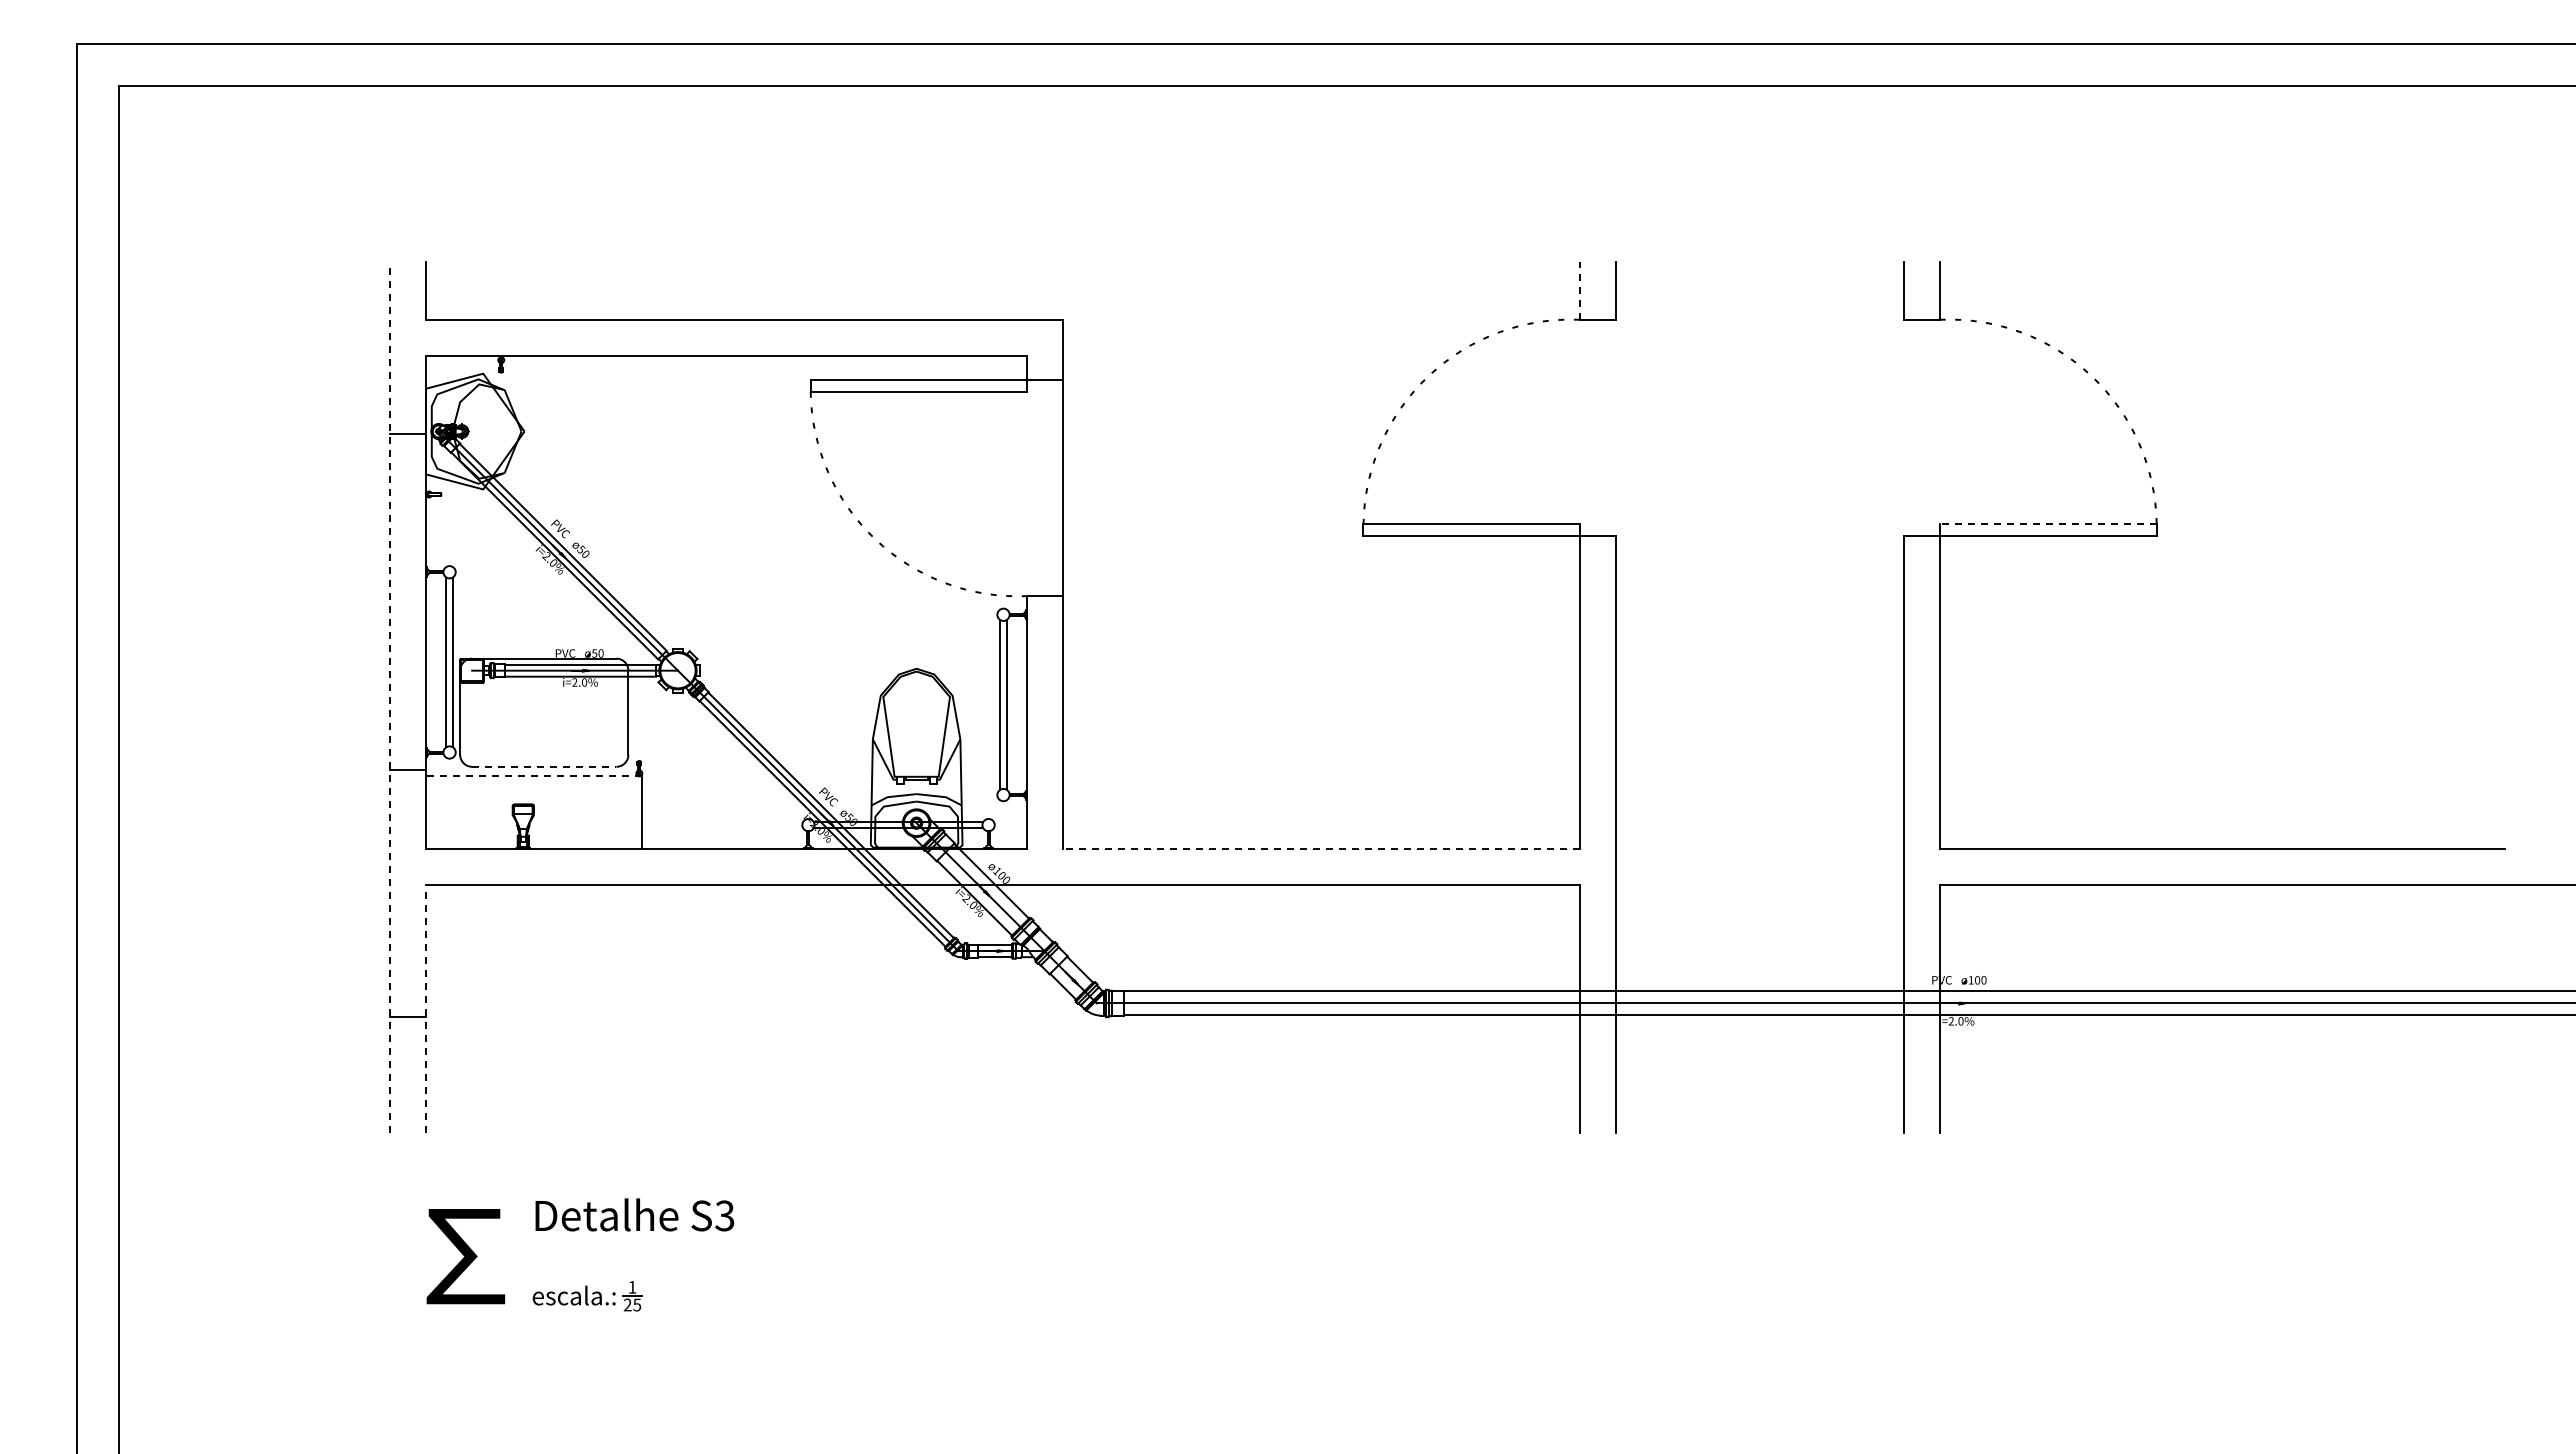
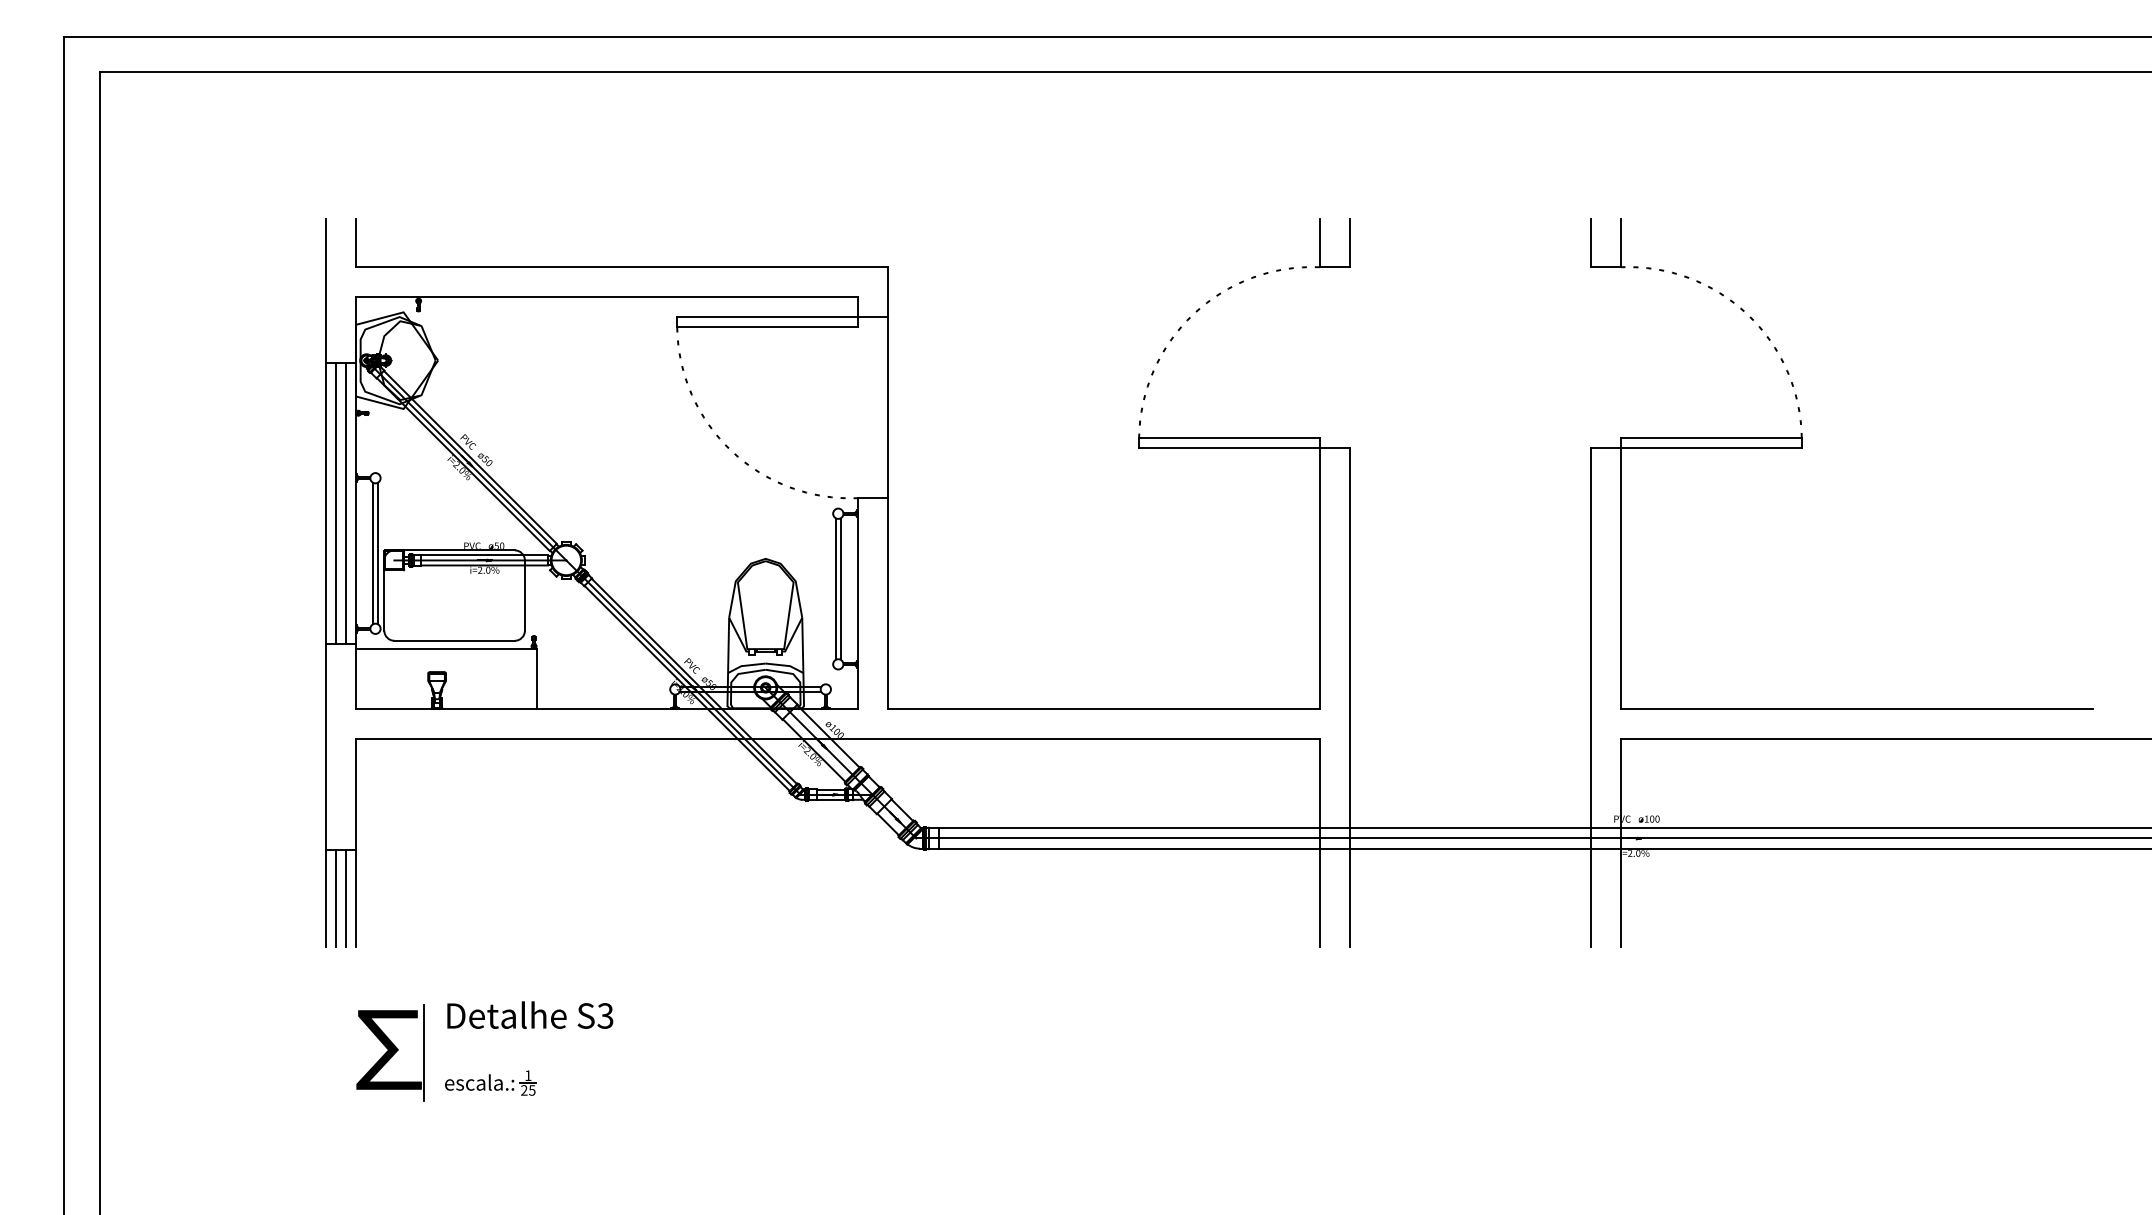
line: (1579, 290) -> (1319, 242), dashed -> solid
line: (2048, 524) -> (1711, 438), dashed -> solid
line: (402, 601) -> (336, 502), added
line: (414, 601) -> (346, 502), added
line: (389, 697) -> (325, 582), dashed -> solid
line: (544, 766) -> (454, 640), dashed -> solid
line: (533, 776) -> (445, 648), dashed -> solid
line: (1320, 848) -> (1103, 709), dashed -> solid
line: (426, 1008) -> (356, 842), dashed -> solid
line: (402, 1074) -> (336, 897), added
line: (414, 1074) -> (346, 897), added
line: (507, 1260) -> (423, 1053), added

